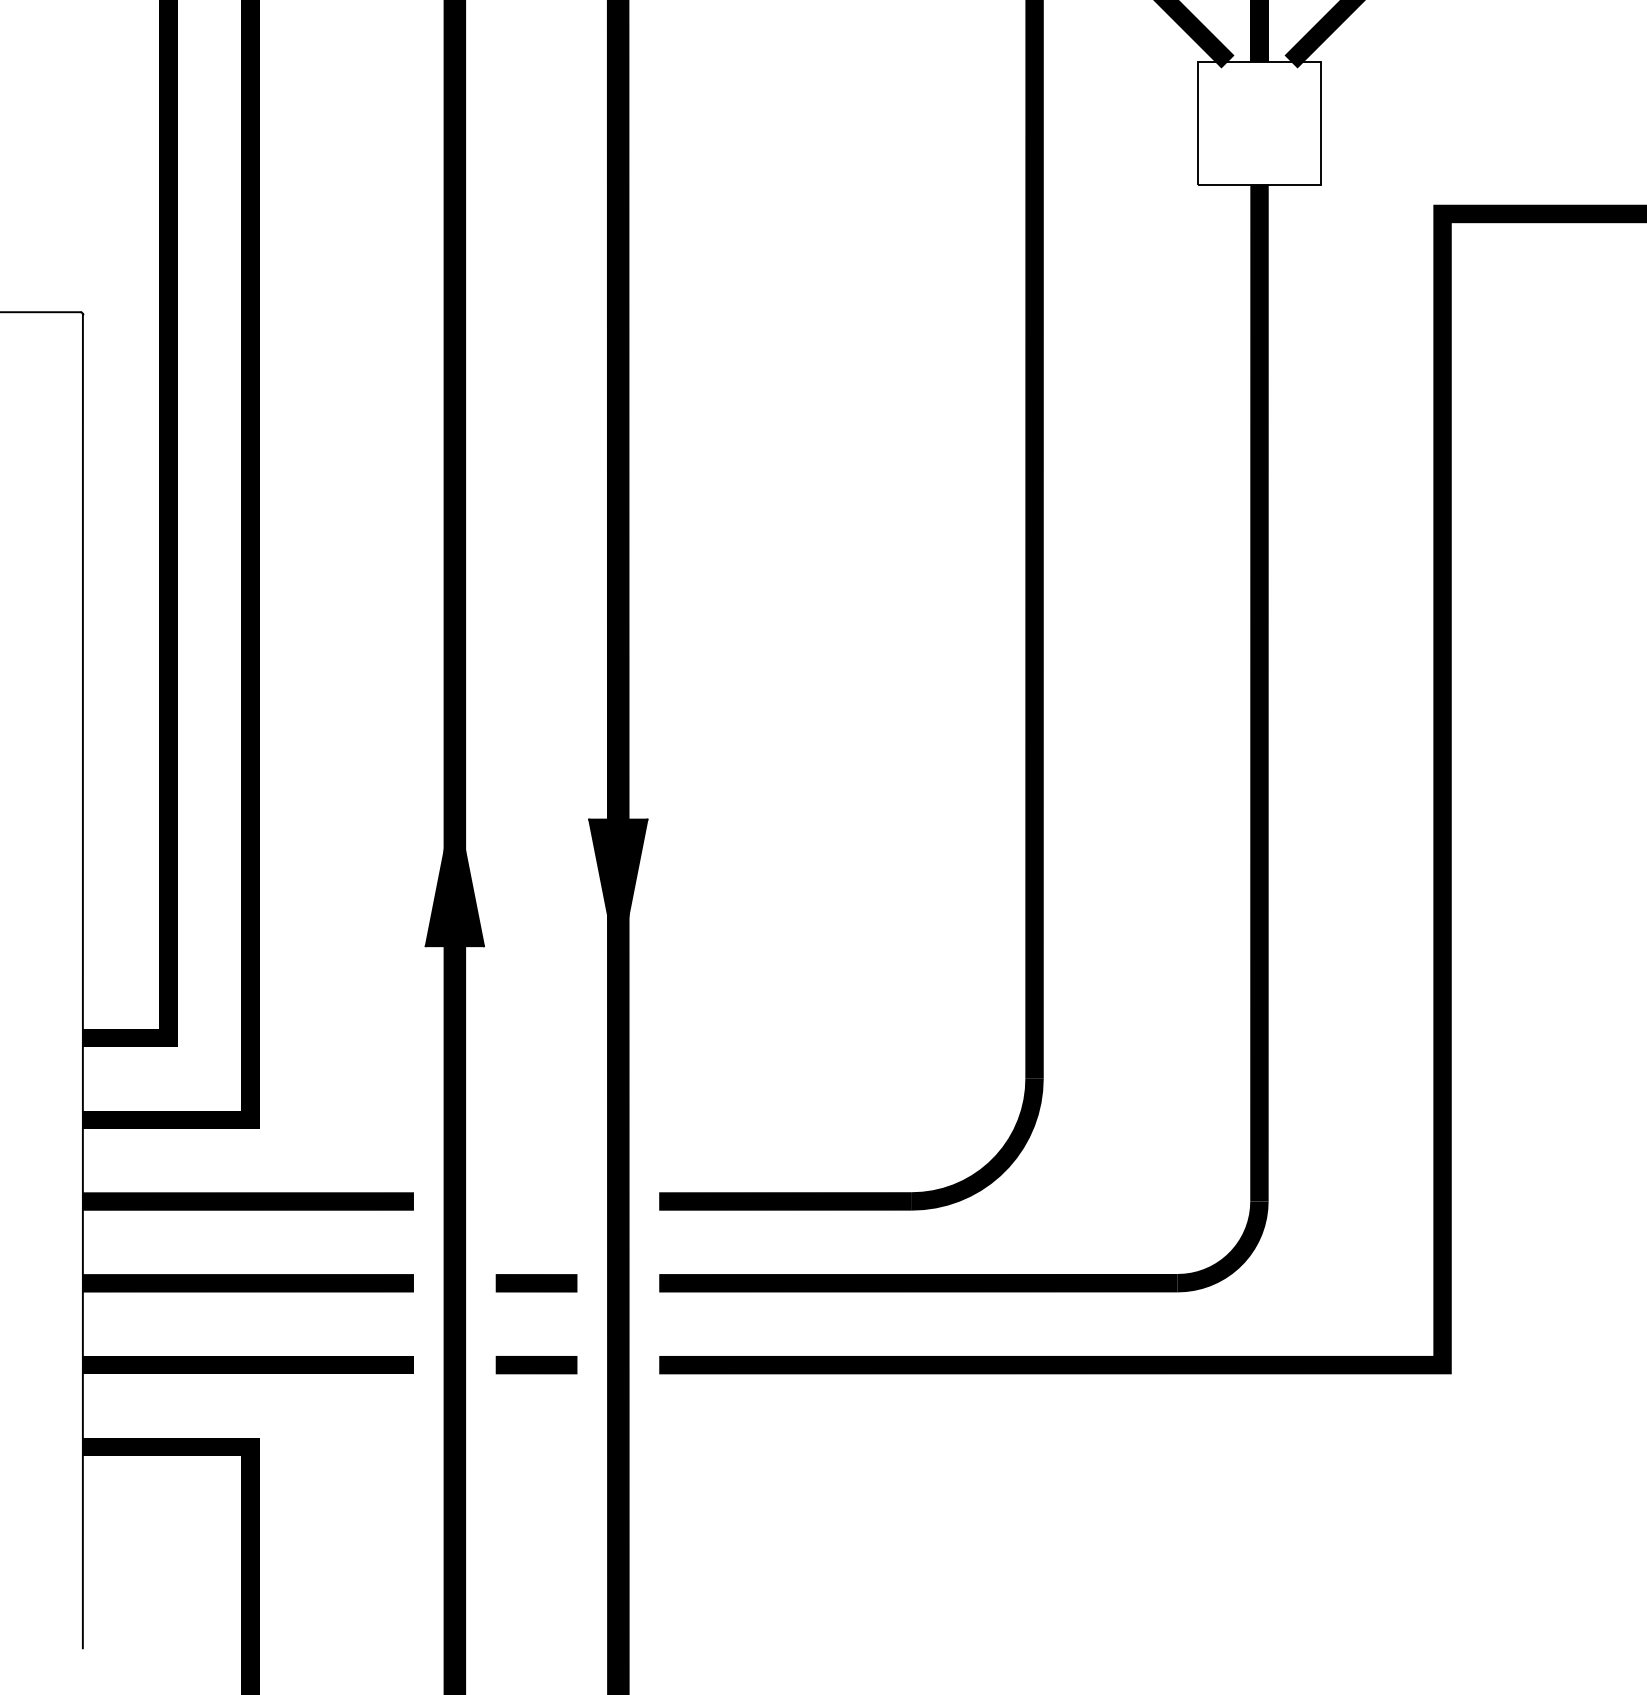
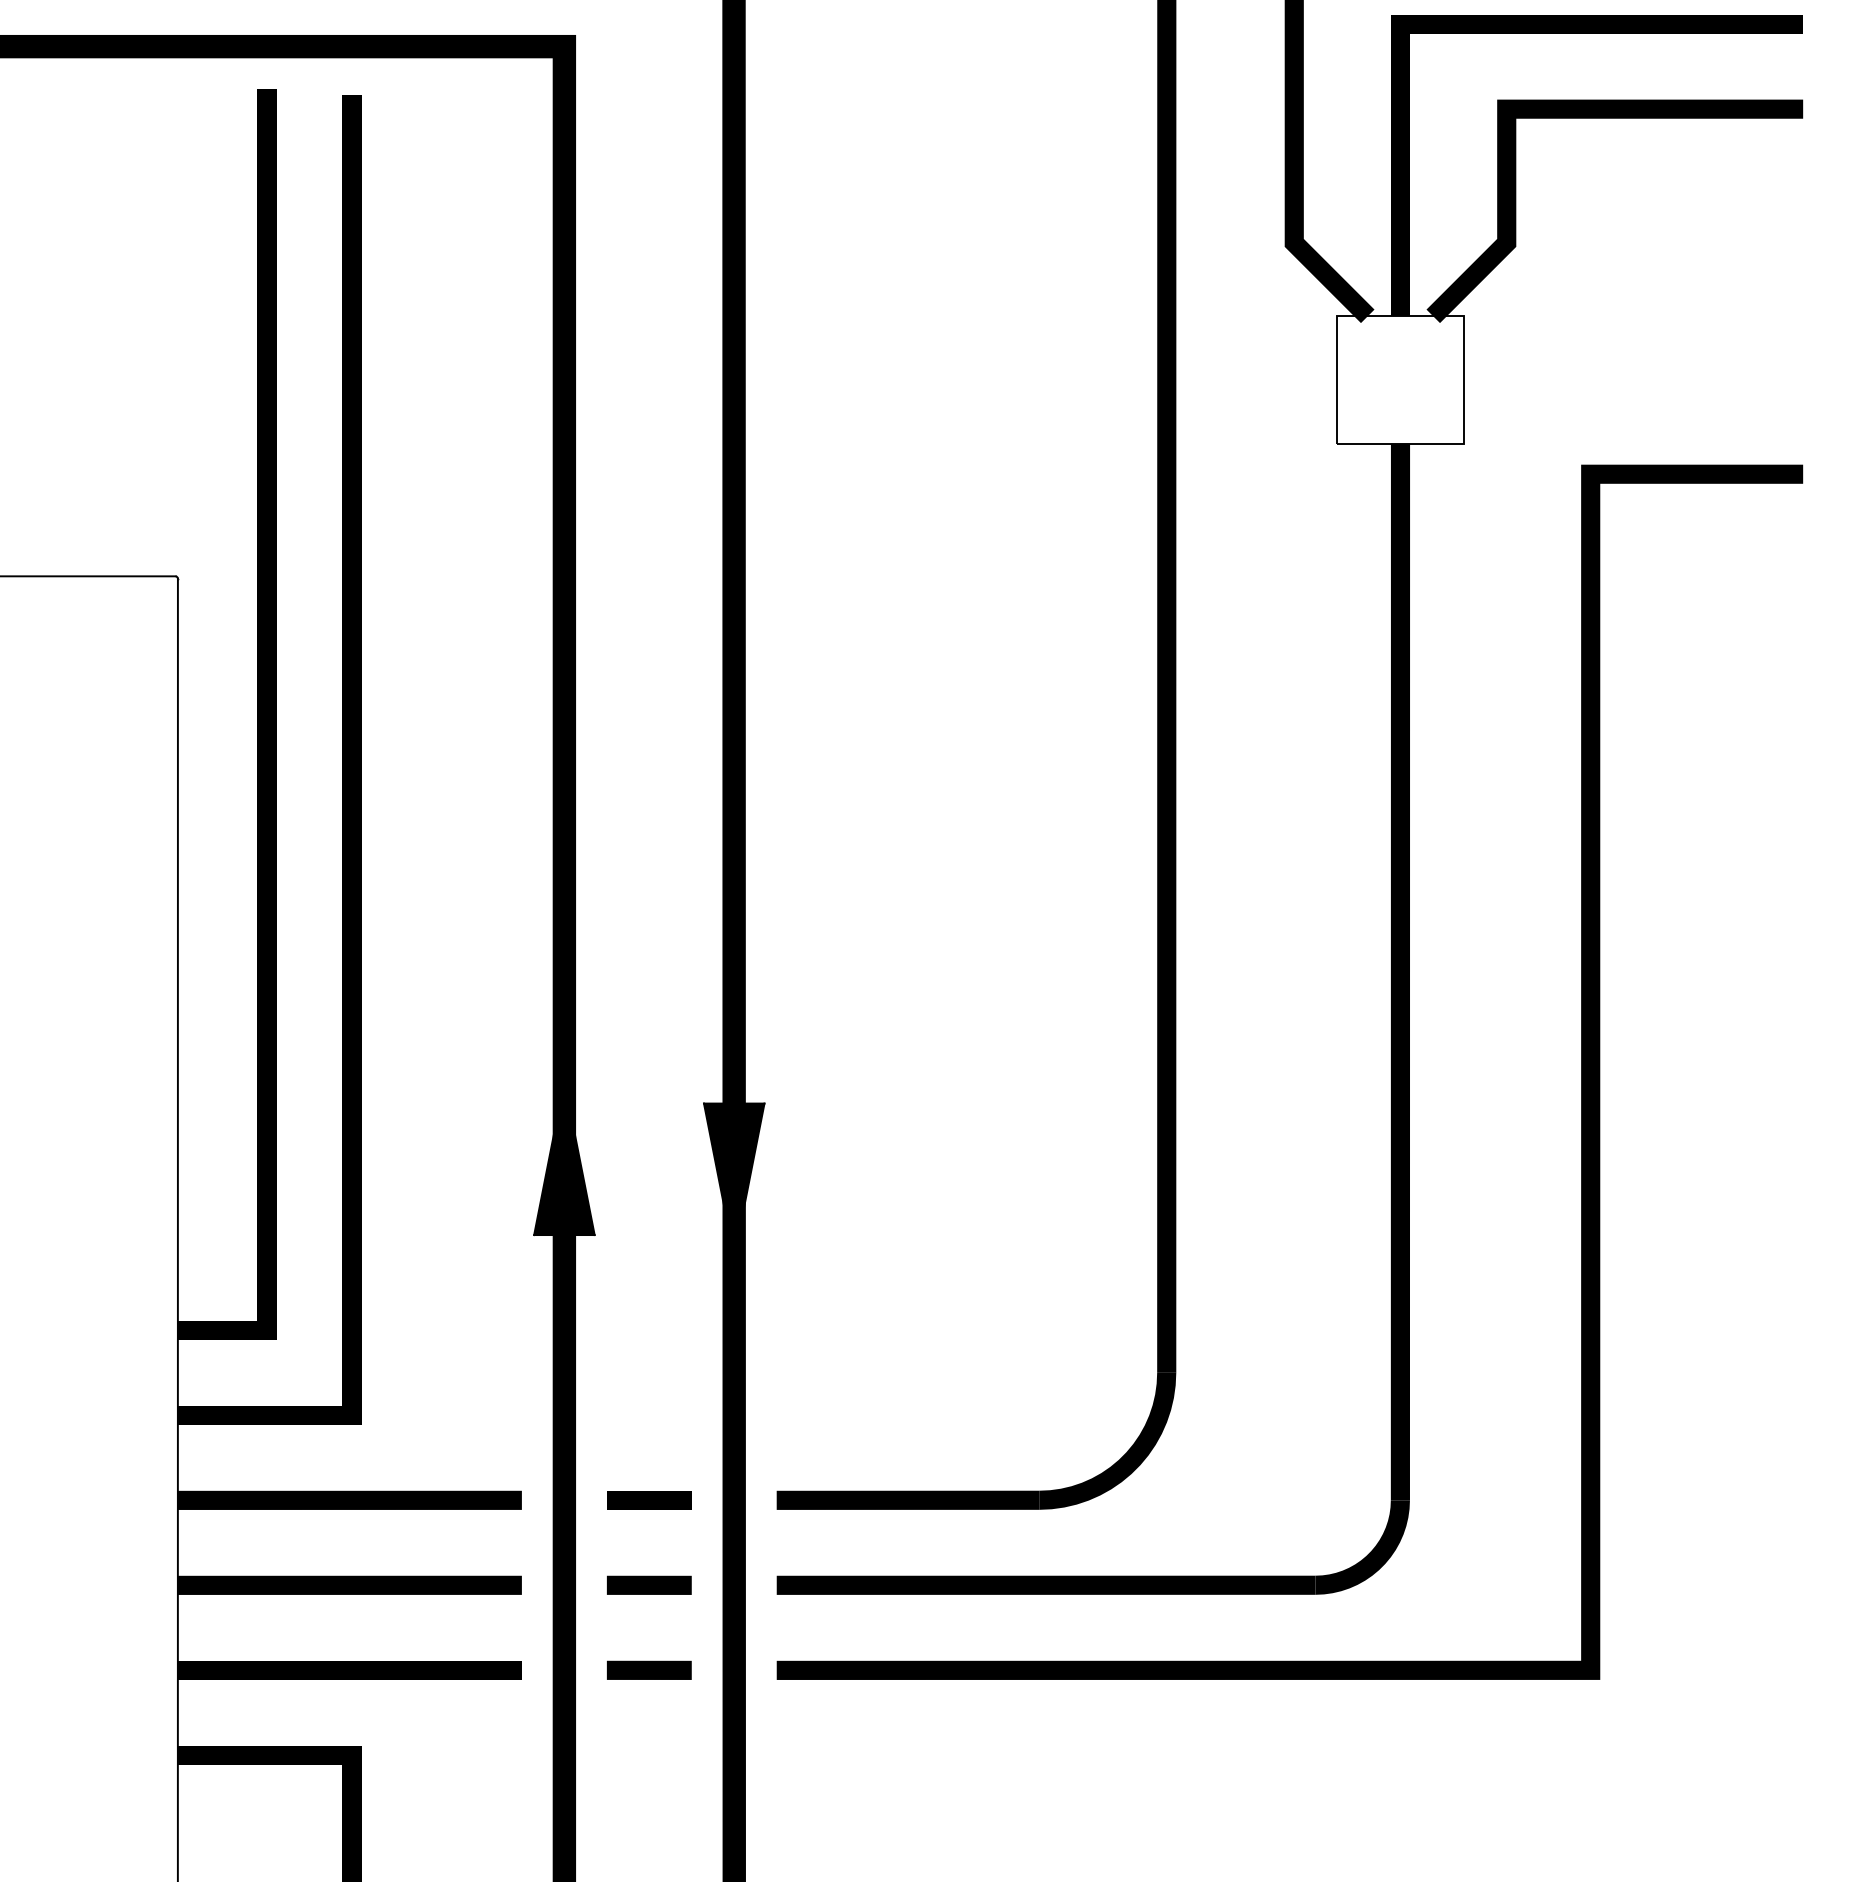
line: (536, 1201) -> (649, 1500), added

